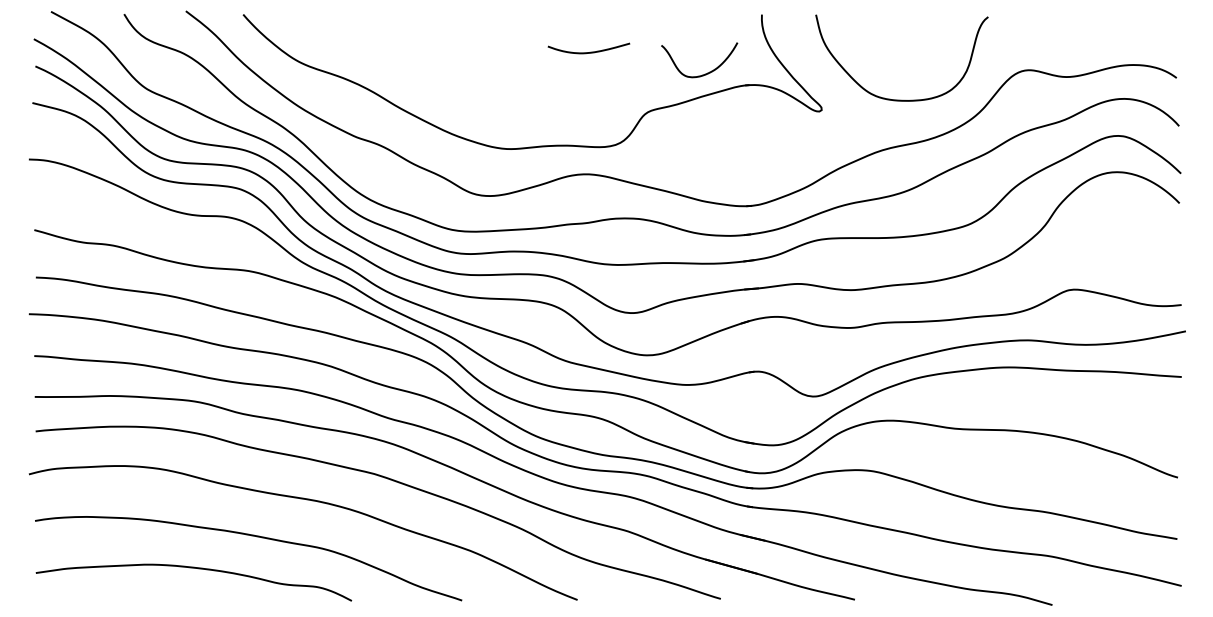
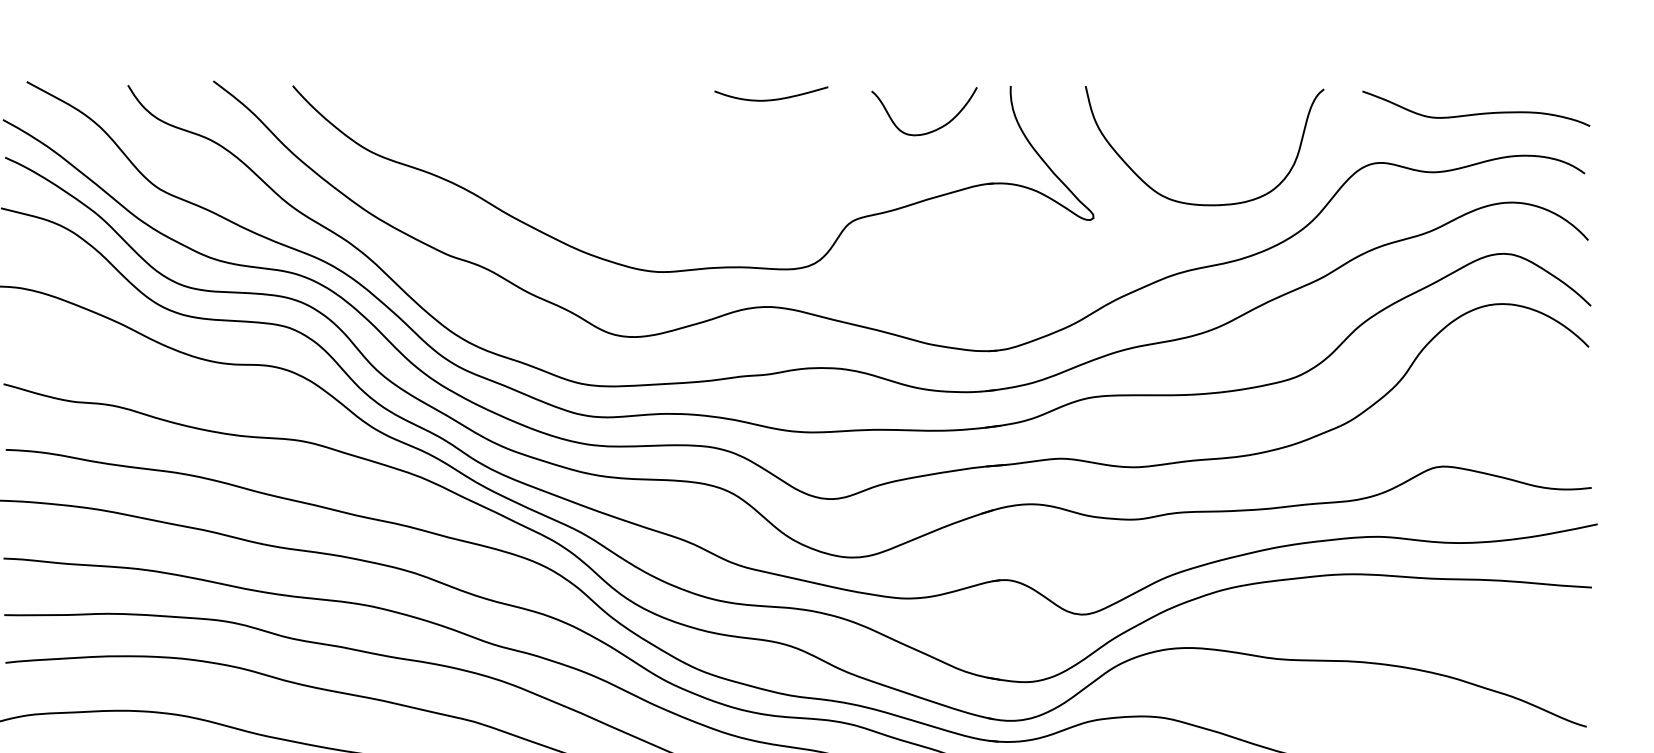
curve: (1097, 34) -> (1475, 113), added
curve: (590, 51) -> (773, 98), moved
curve: (705, 73) -> (932, 130), moved

